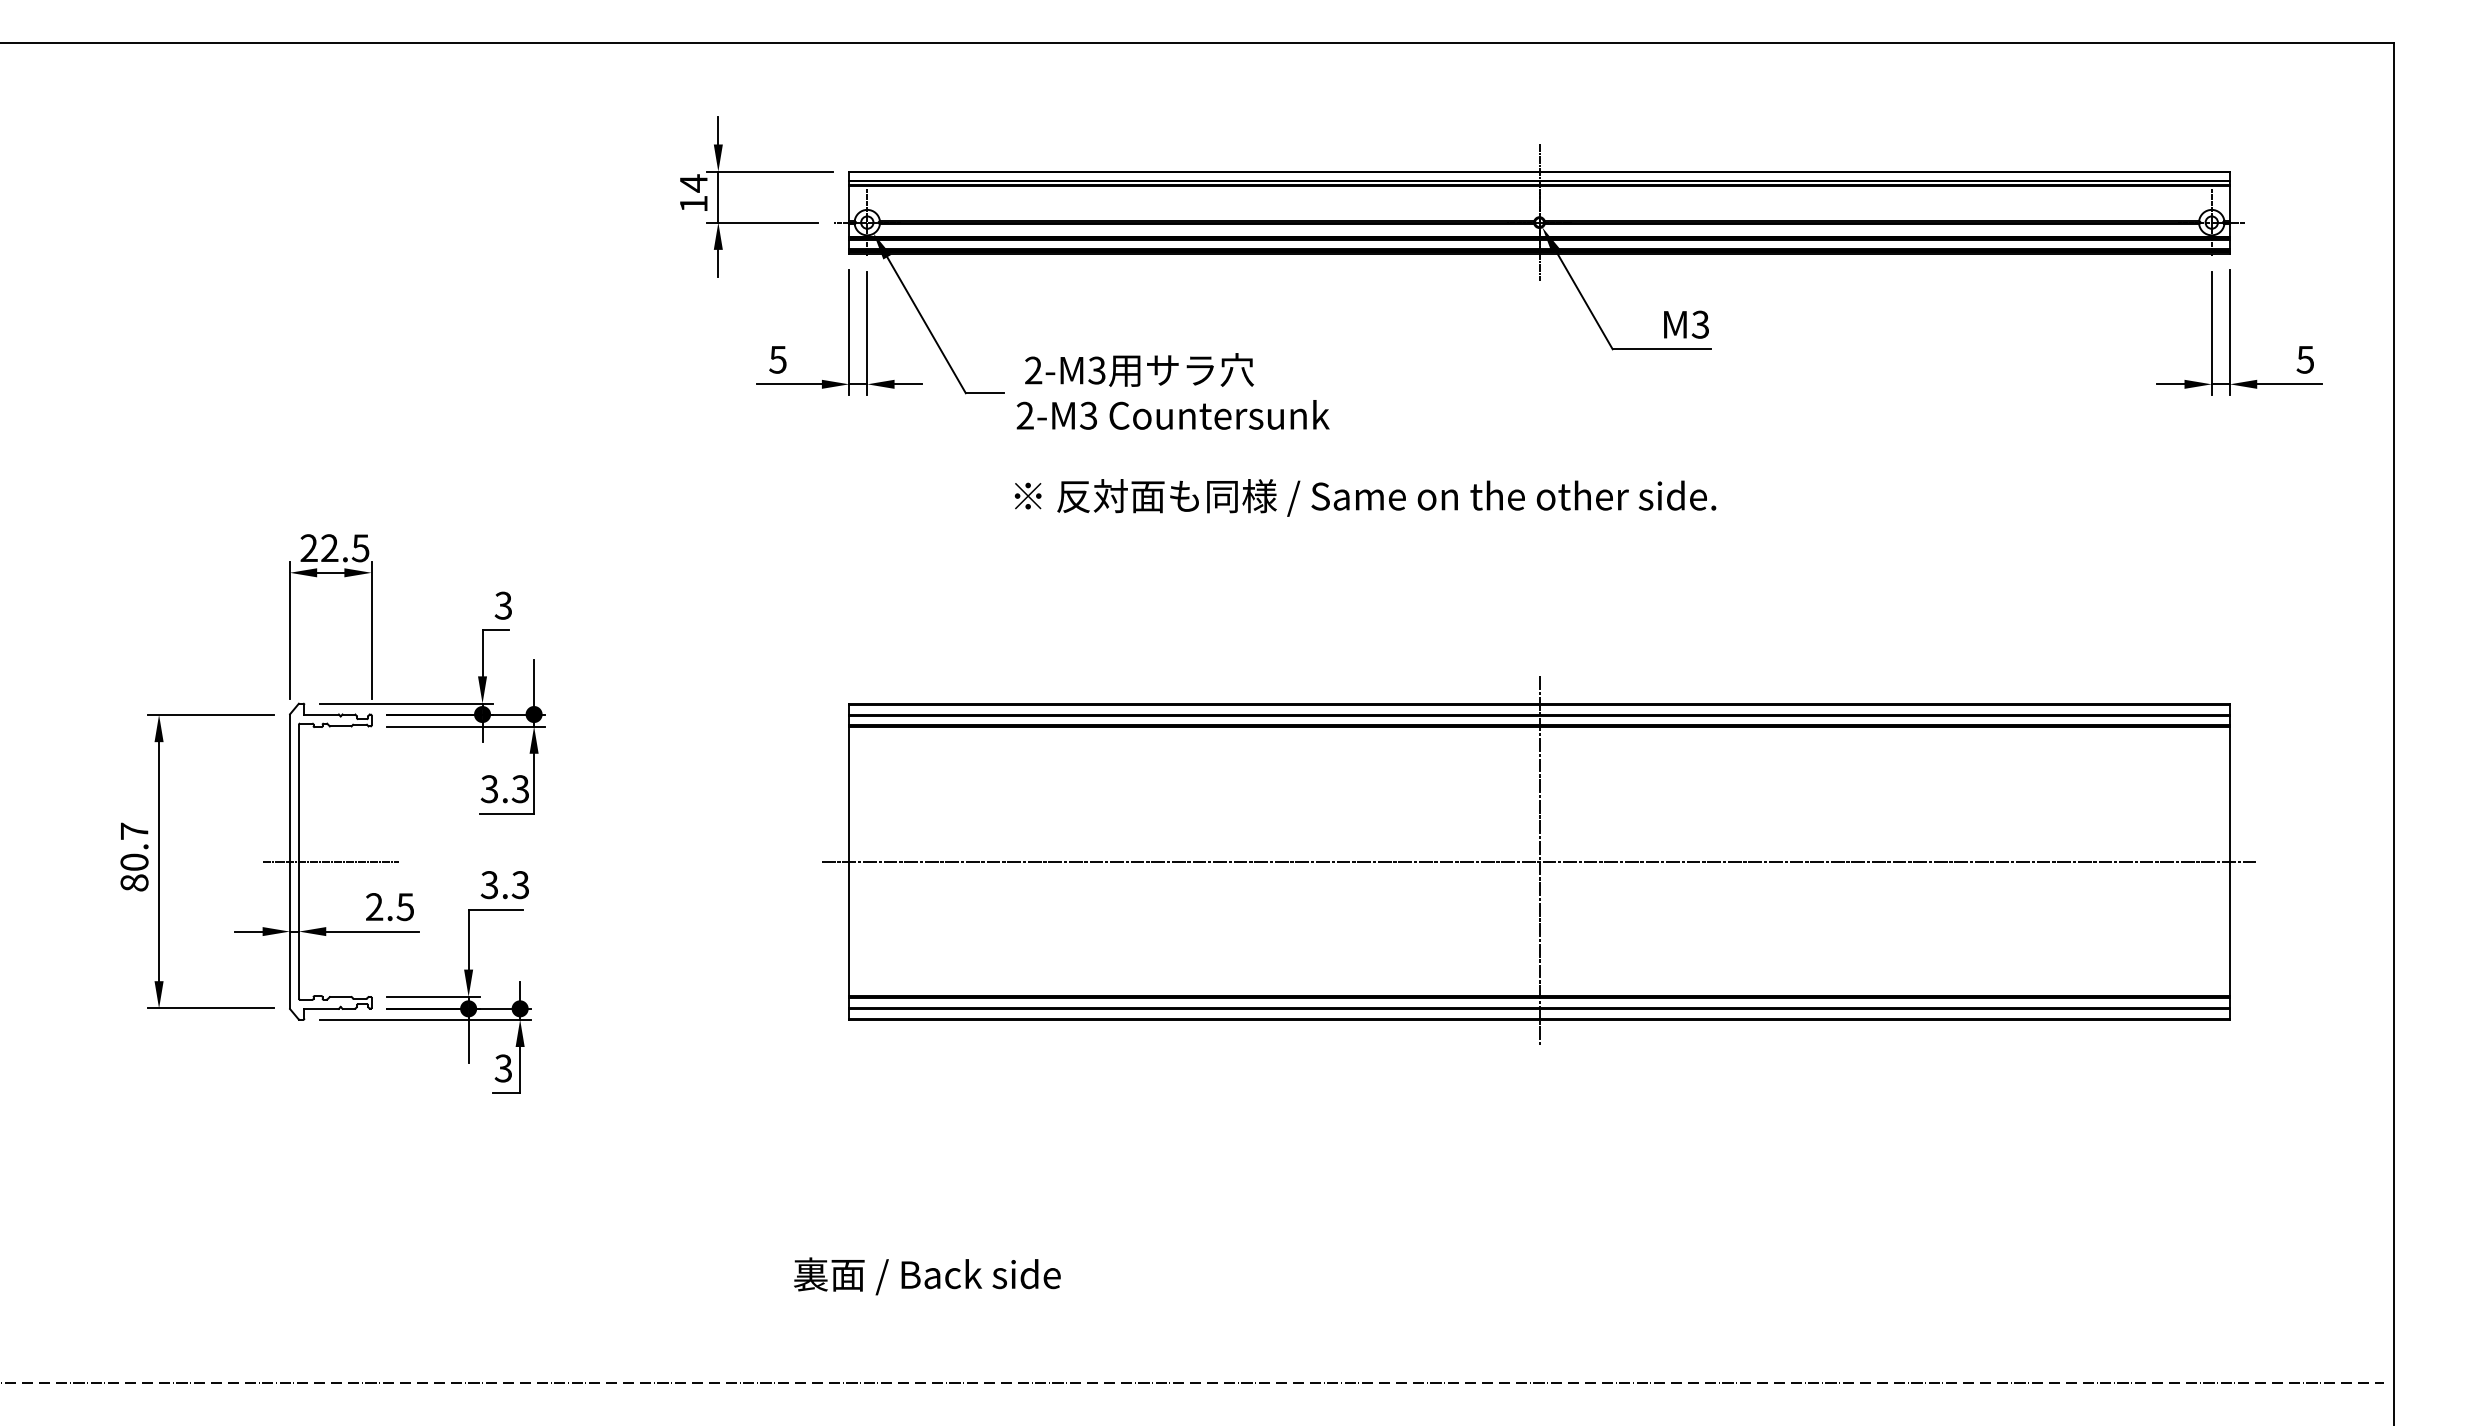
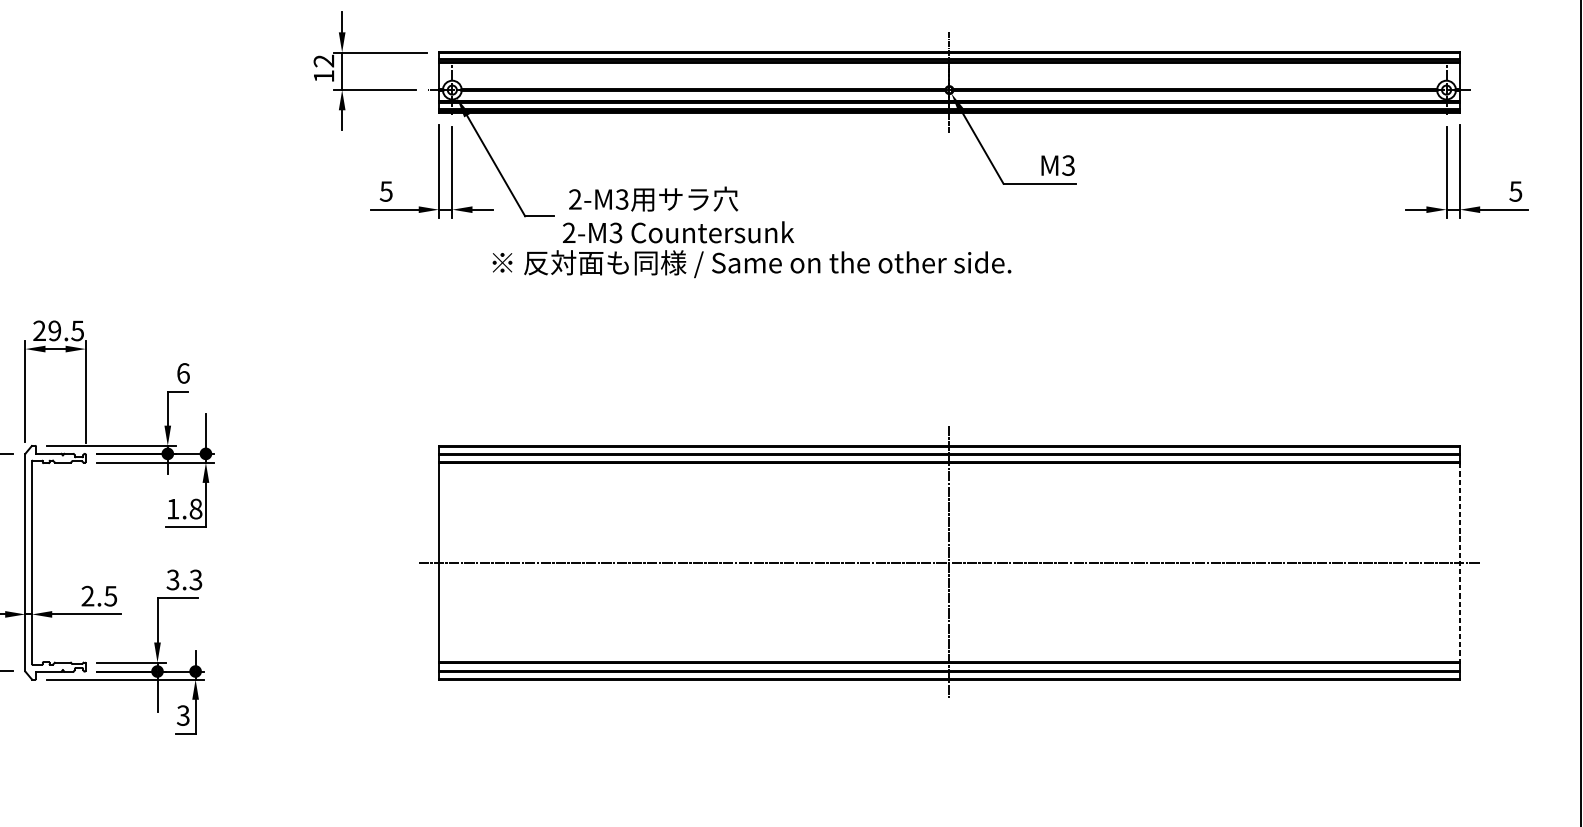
text: (693, 183) -> (323, 61), 14 -> 12
text: (1365, 497) -> (751, 263), moved
text: (329, 548) -> (54, 331), 22.5 -> 29.5
text: (503, 605) -> (183, 373), 3 -> 6
text: (504, 789) -> (184, 509), 3.3 -> 1.8
line: (330, 861) -> (55, 562), removed
line: (2229, 862) -> (1459, 563), solid -> dashed

